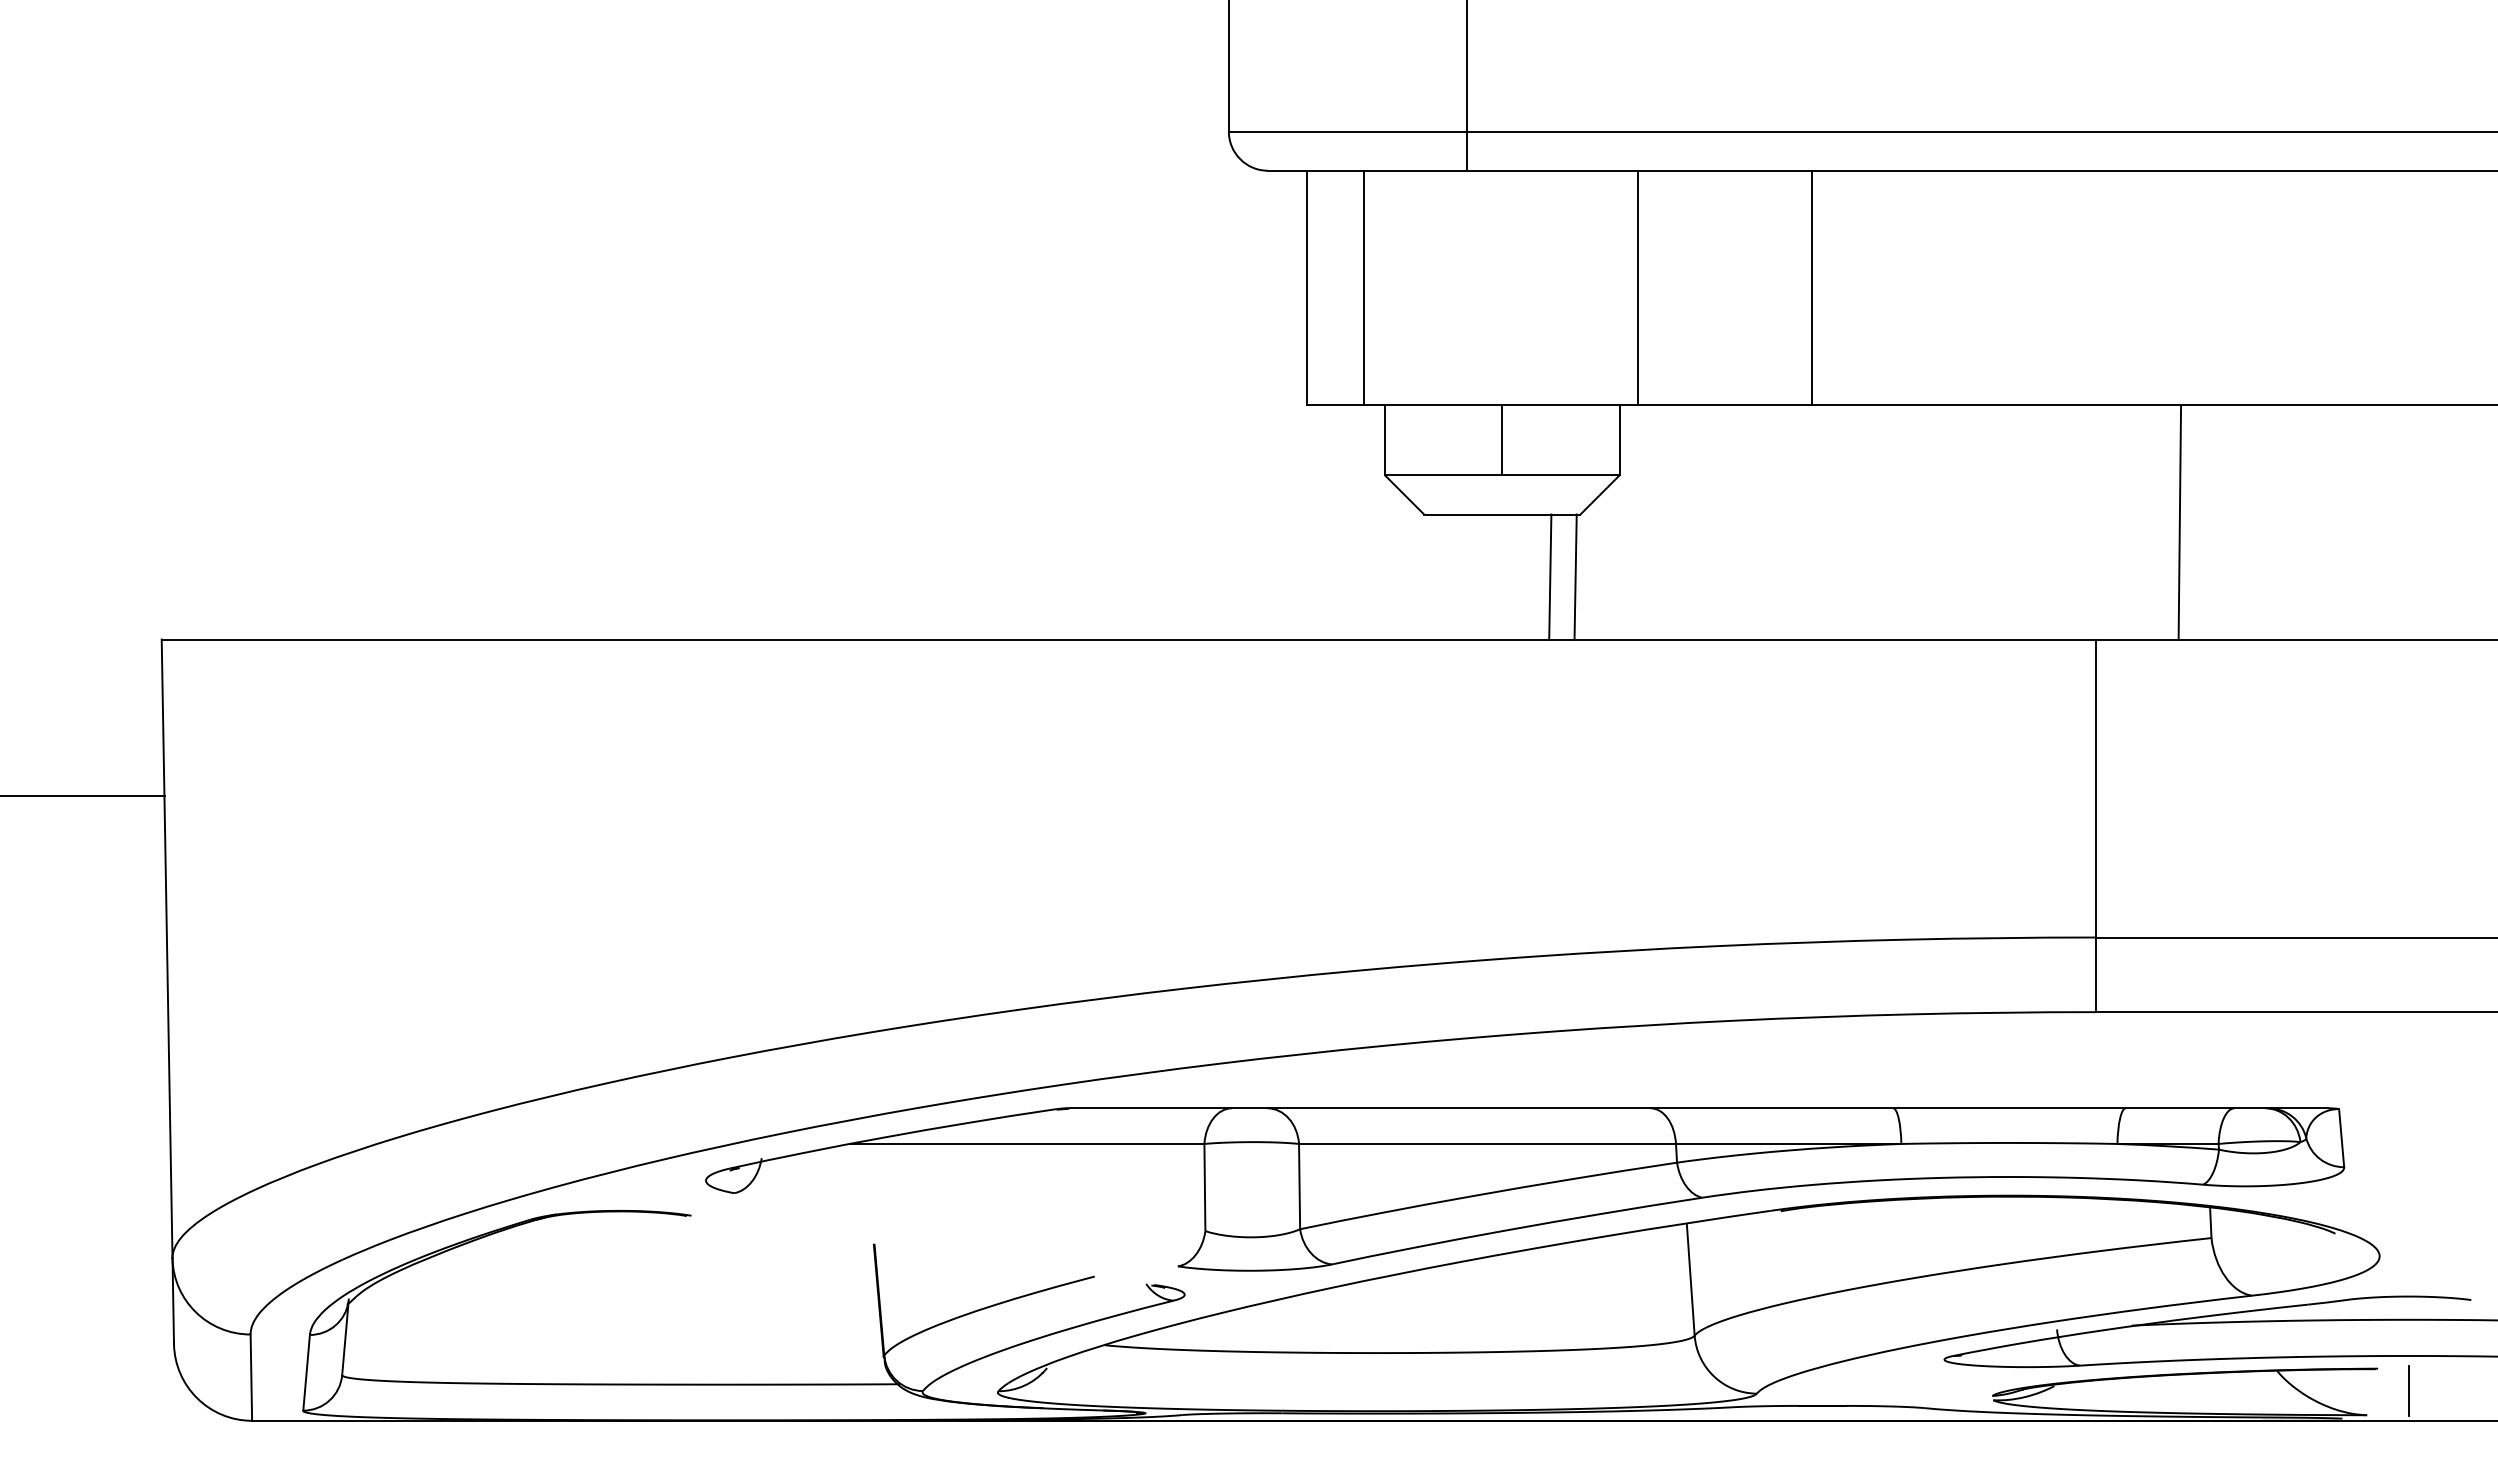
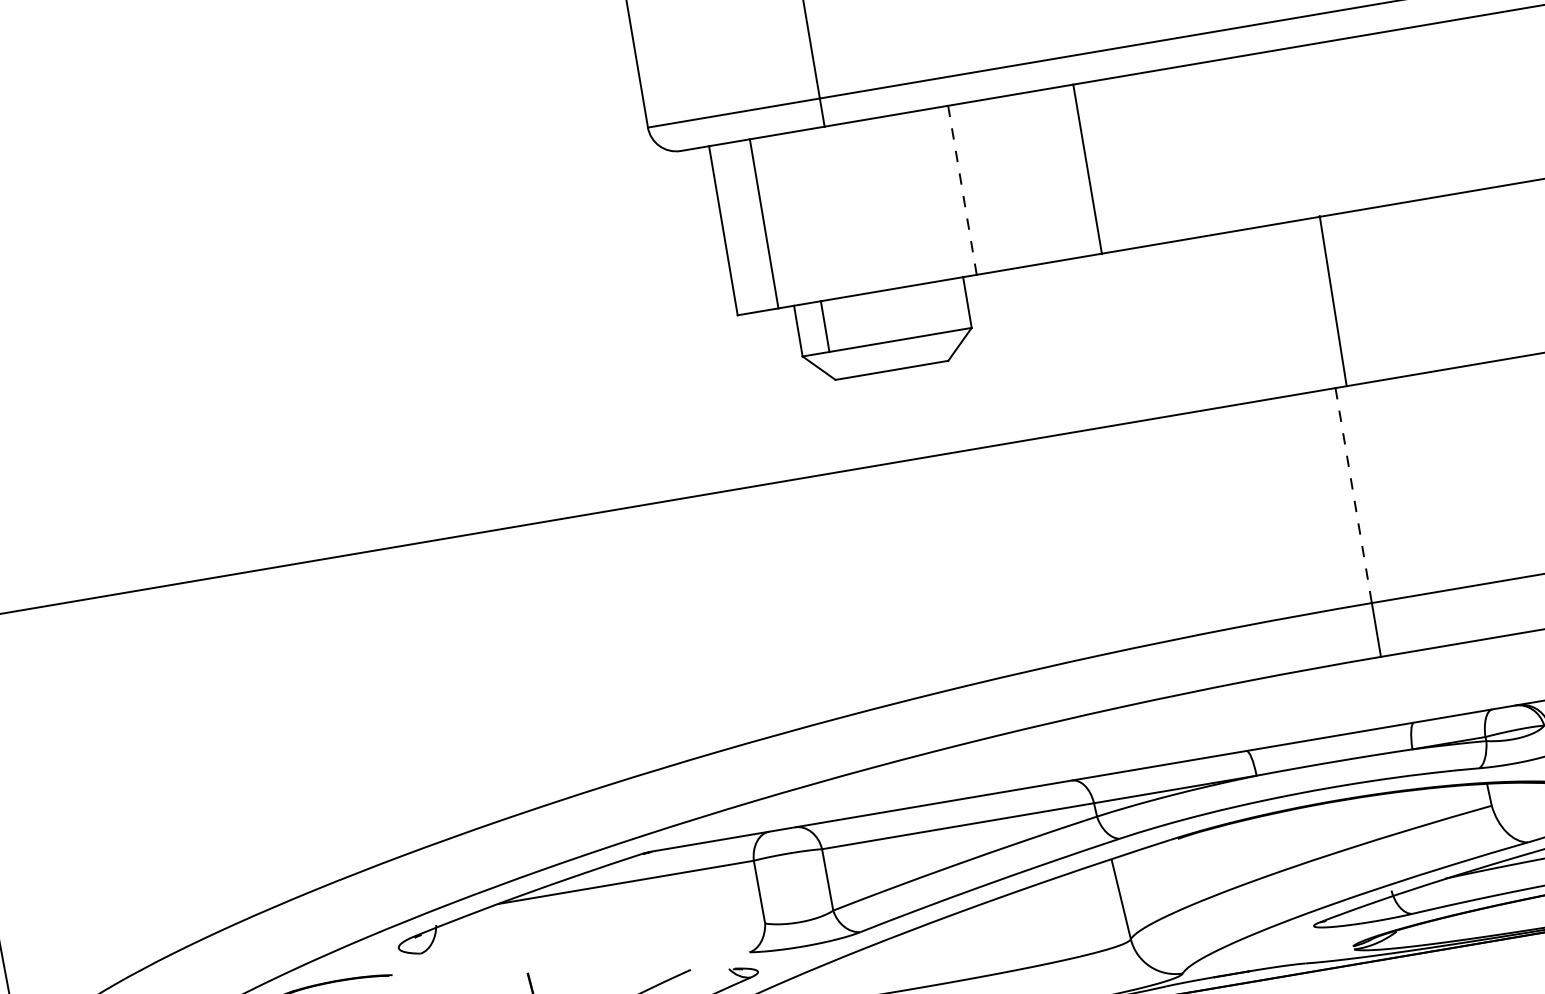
line: (1638, 288) -> (962, 190), solid -> dashed
line: (1502, 440) -> (825, 326), moved
line: (2179, 522) -> (1332, 300), moved
line: (1550, 576) -> (934, 409), removed
line: (1575, 576) -> (952, 406), removed
line: (2096, 789) -> (1354, 496), solid -> dashed

